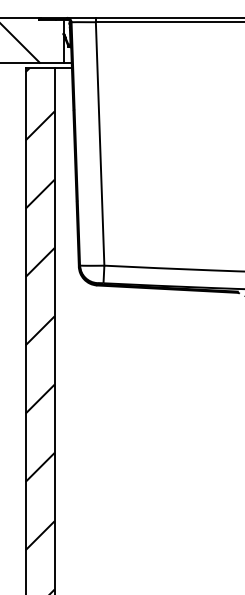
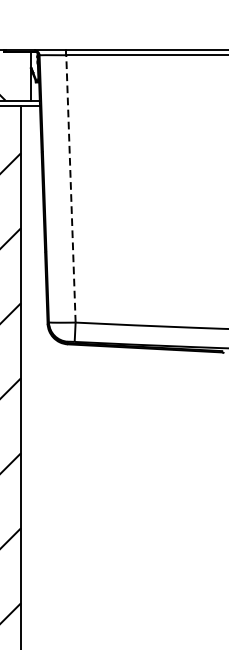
line: (100, 143) -> (71, 188), solid -> dashed

